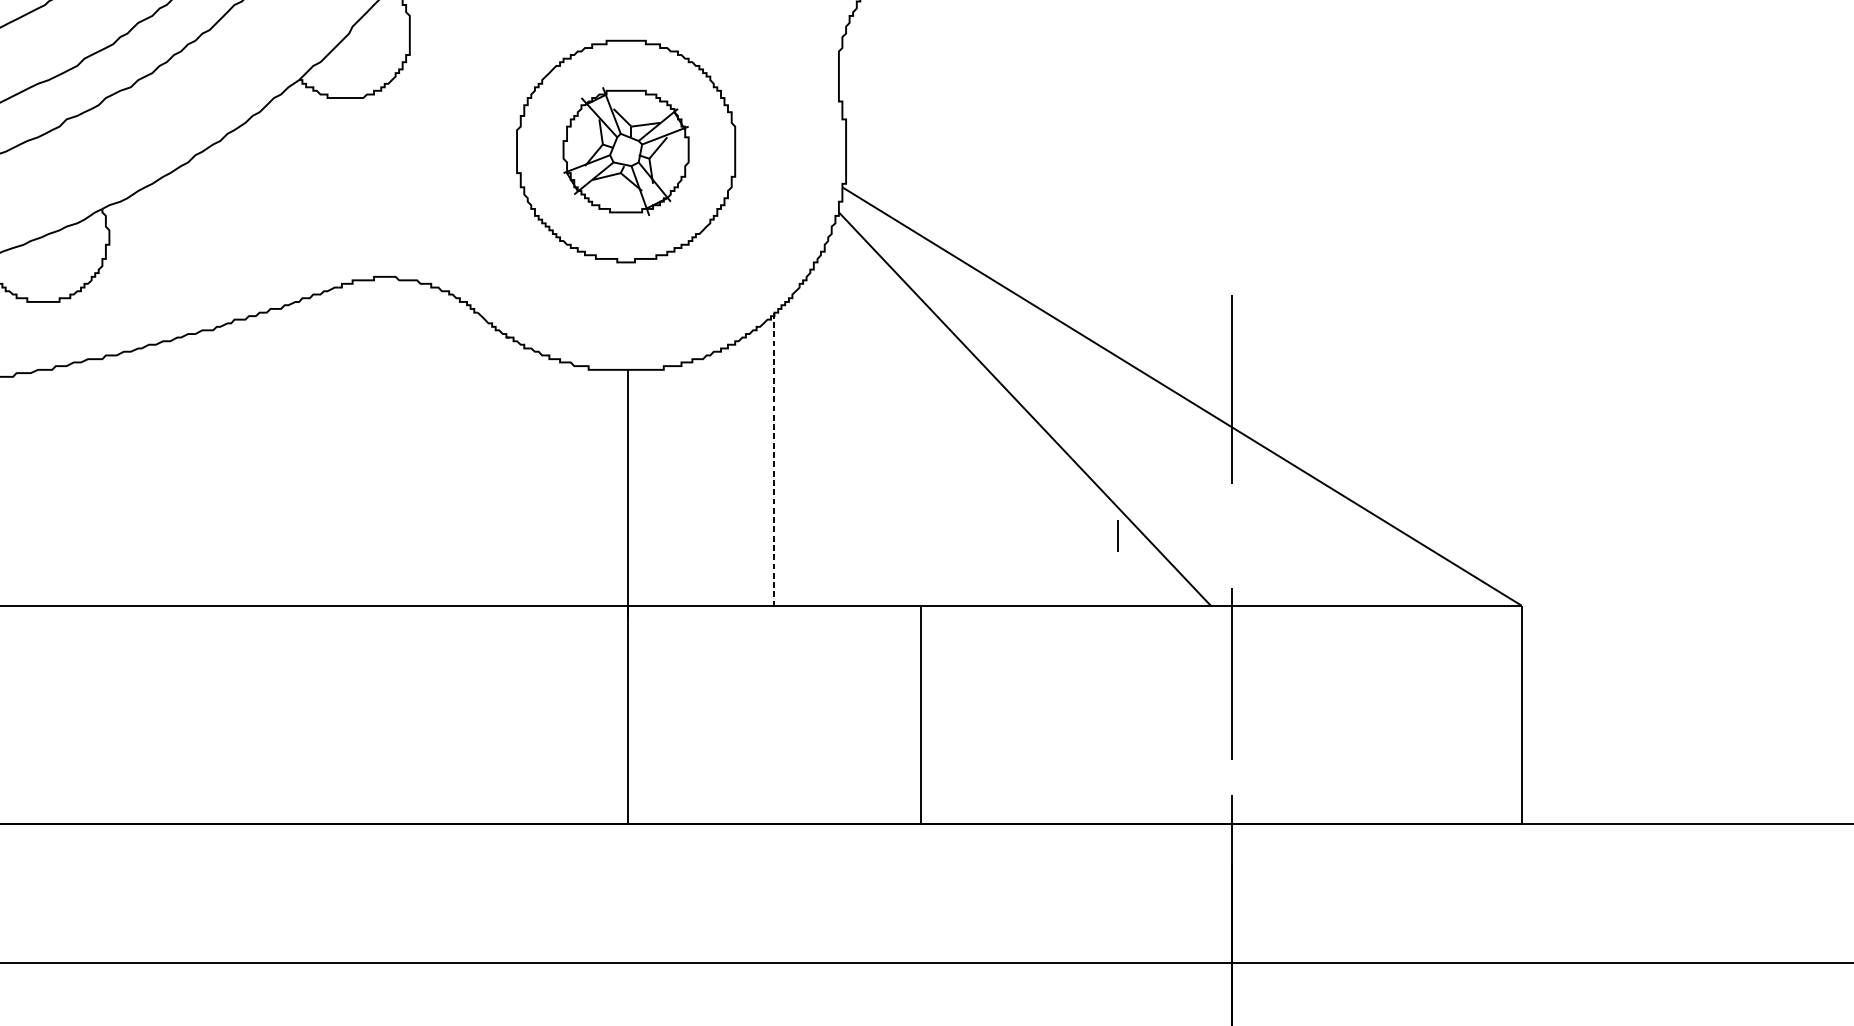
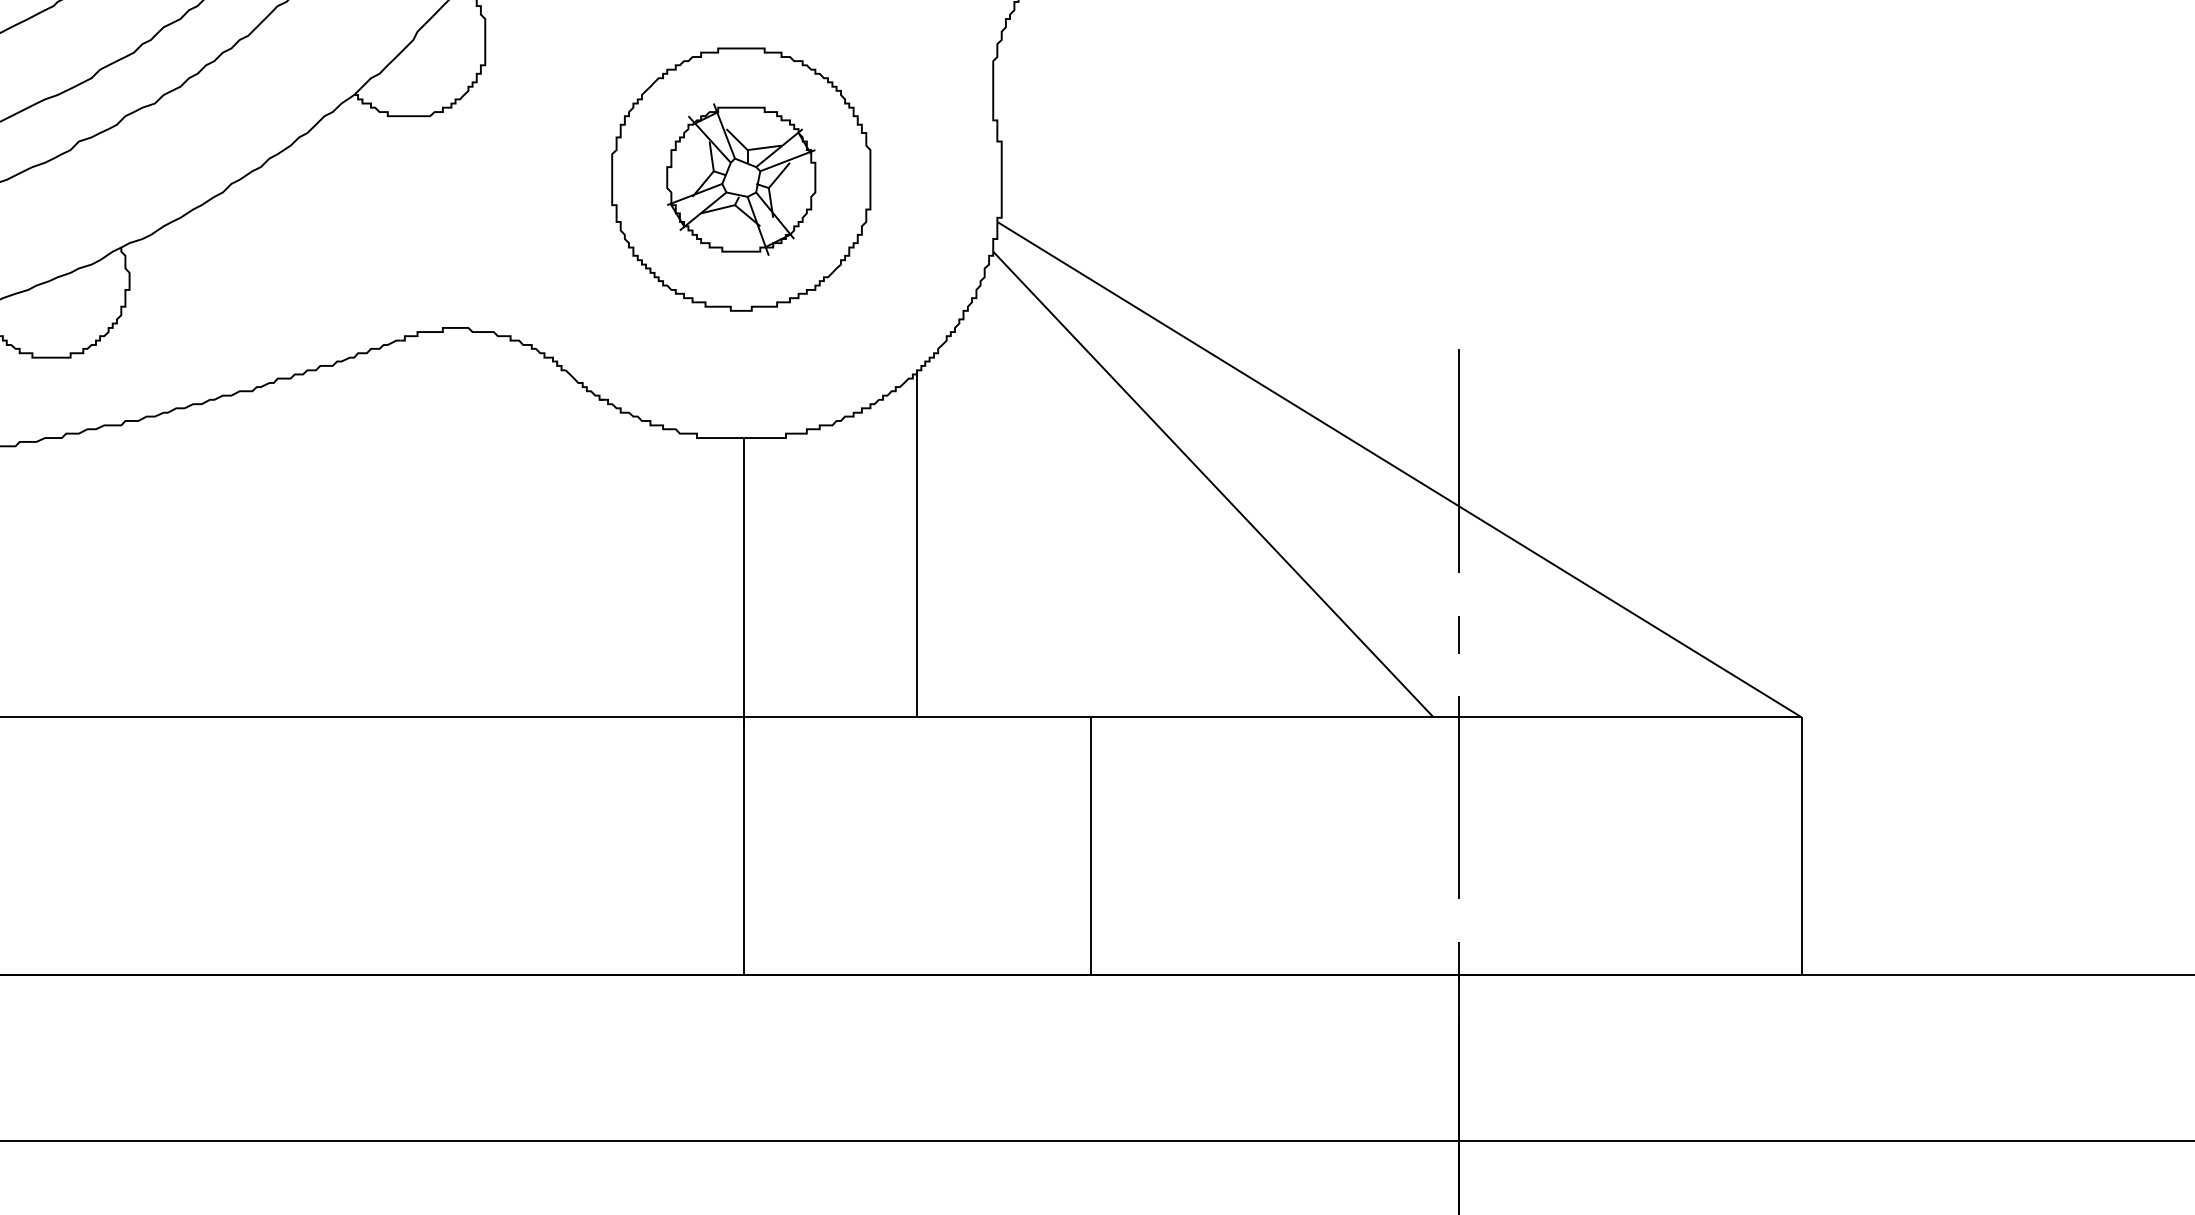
line: (774, 459) -> (916, 544), dashed -> solid
line: (1117, 535) -> (1458, 634), moved

